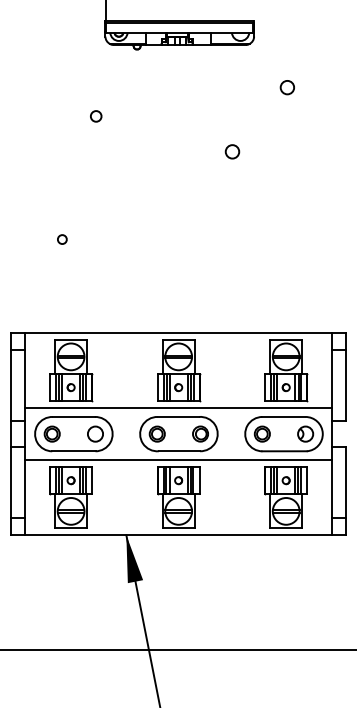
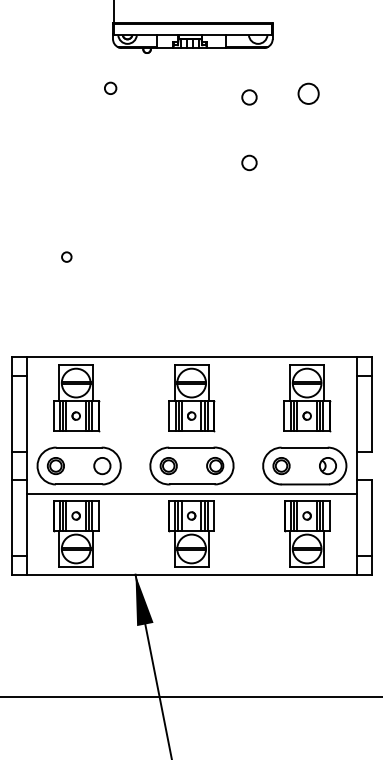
circle: (286, 87) -> (307, 93), size x1.4
circle: (232, 90) -> (249, 97), added
circle: (96, 116) -> (110, 88), moved
line: (178, 408) -> (191, 438), removed

